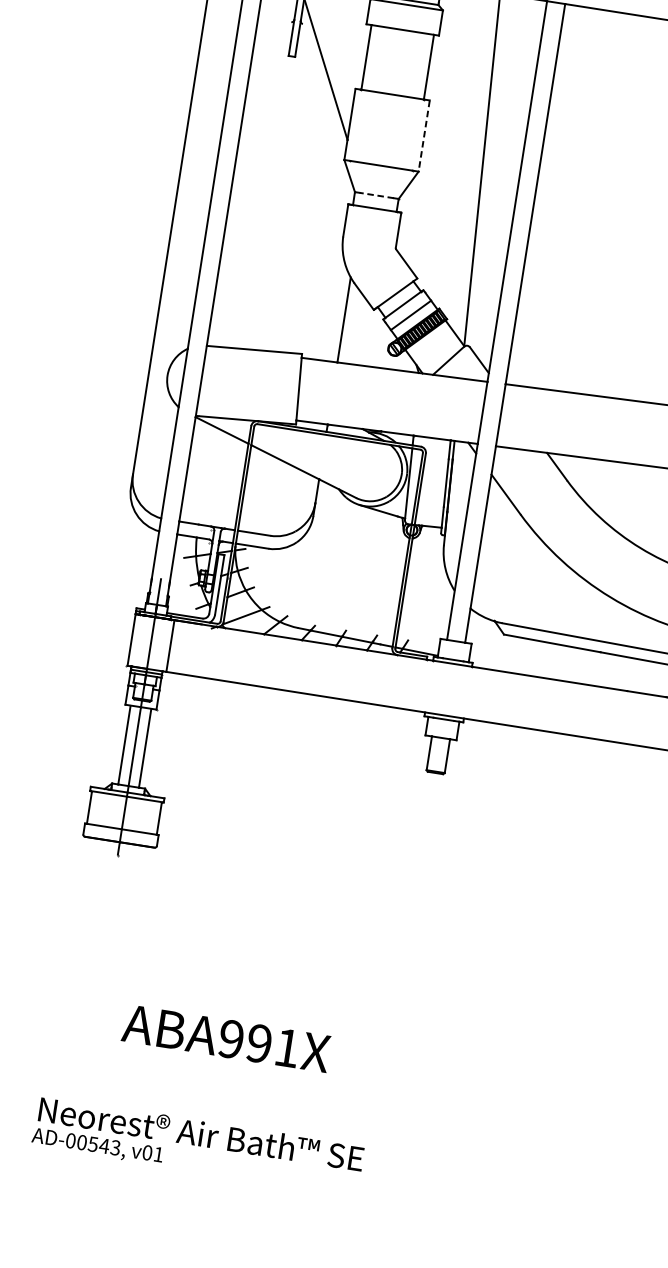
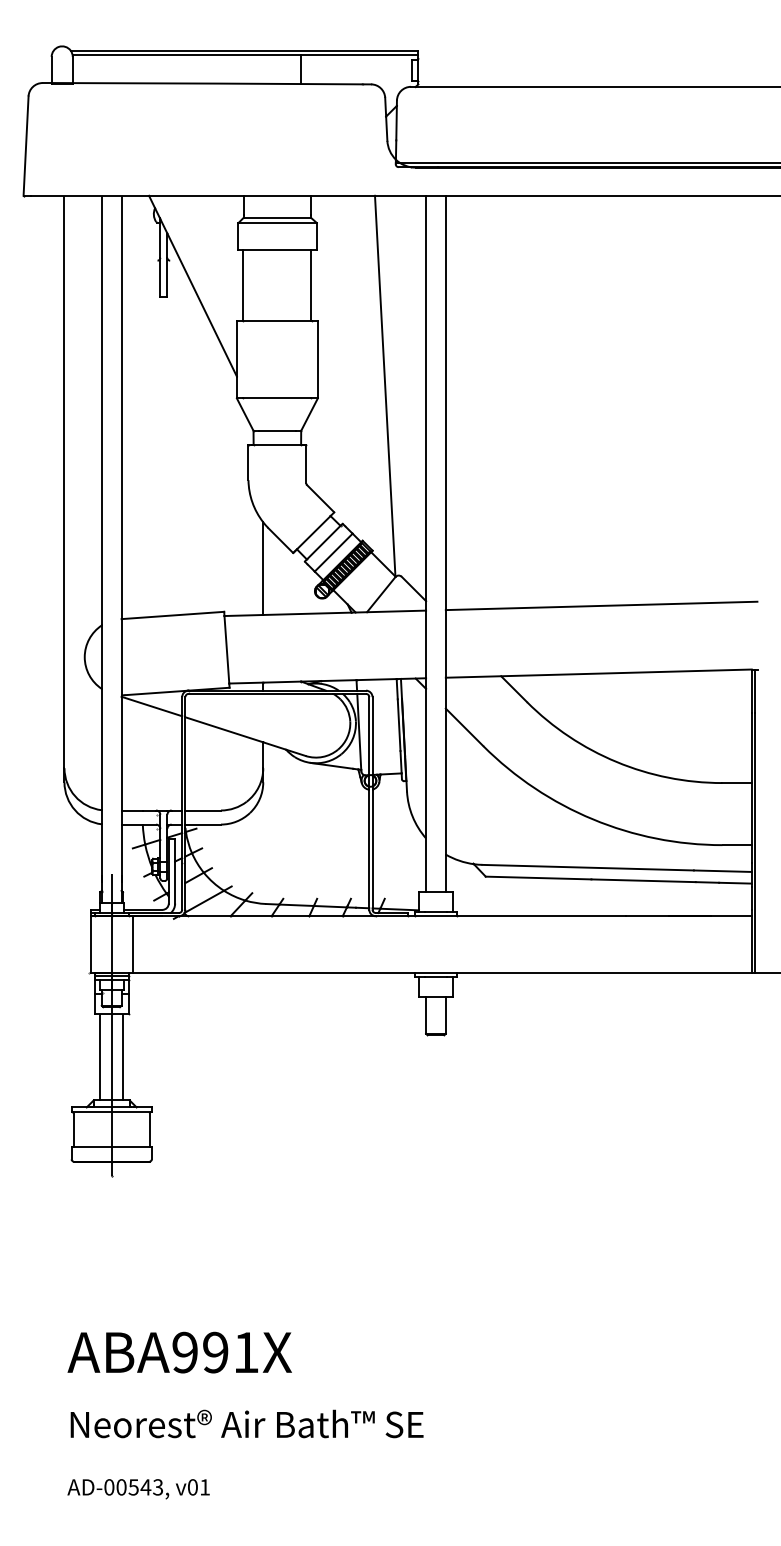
line: (423, 135) -> (317, 359), dashed -> solid
line: (377, 195) -> (277, 430), dashed -> solid
text: (226, 1038) -> (179, 1352), moved
text: (200, 1133) -> (246, 1423), moved

